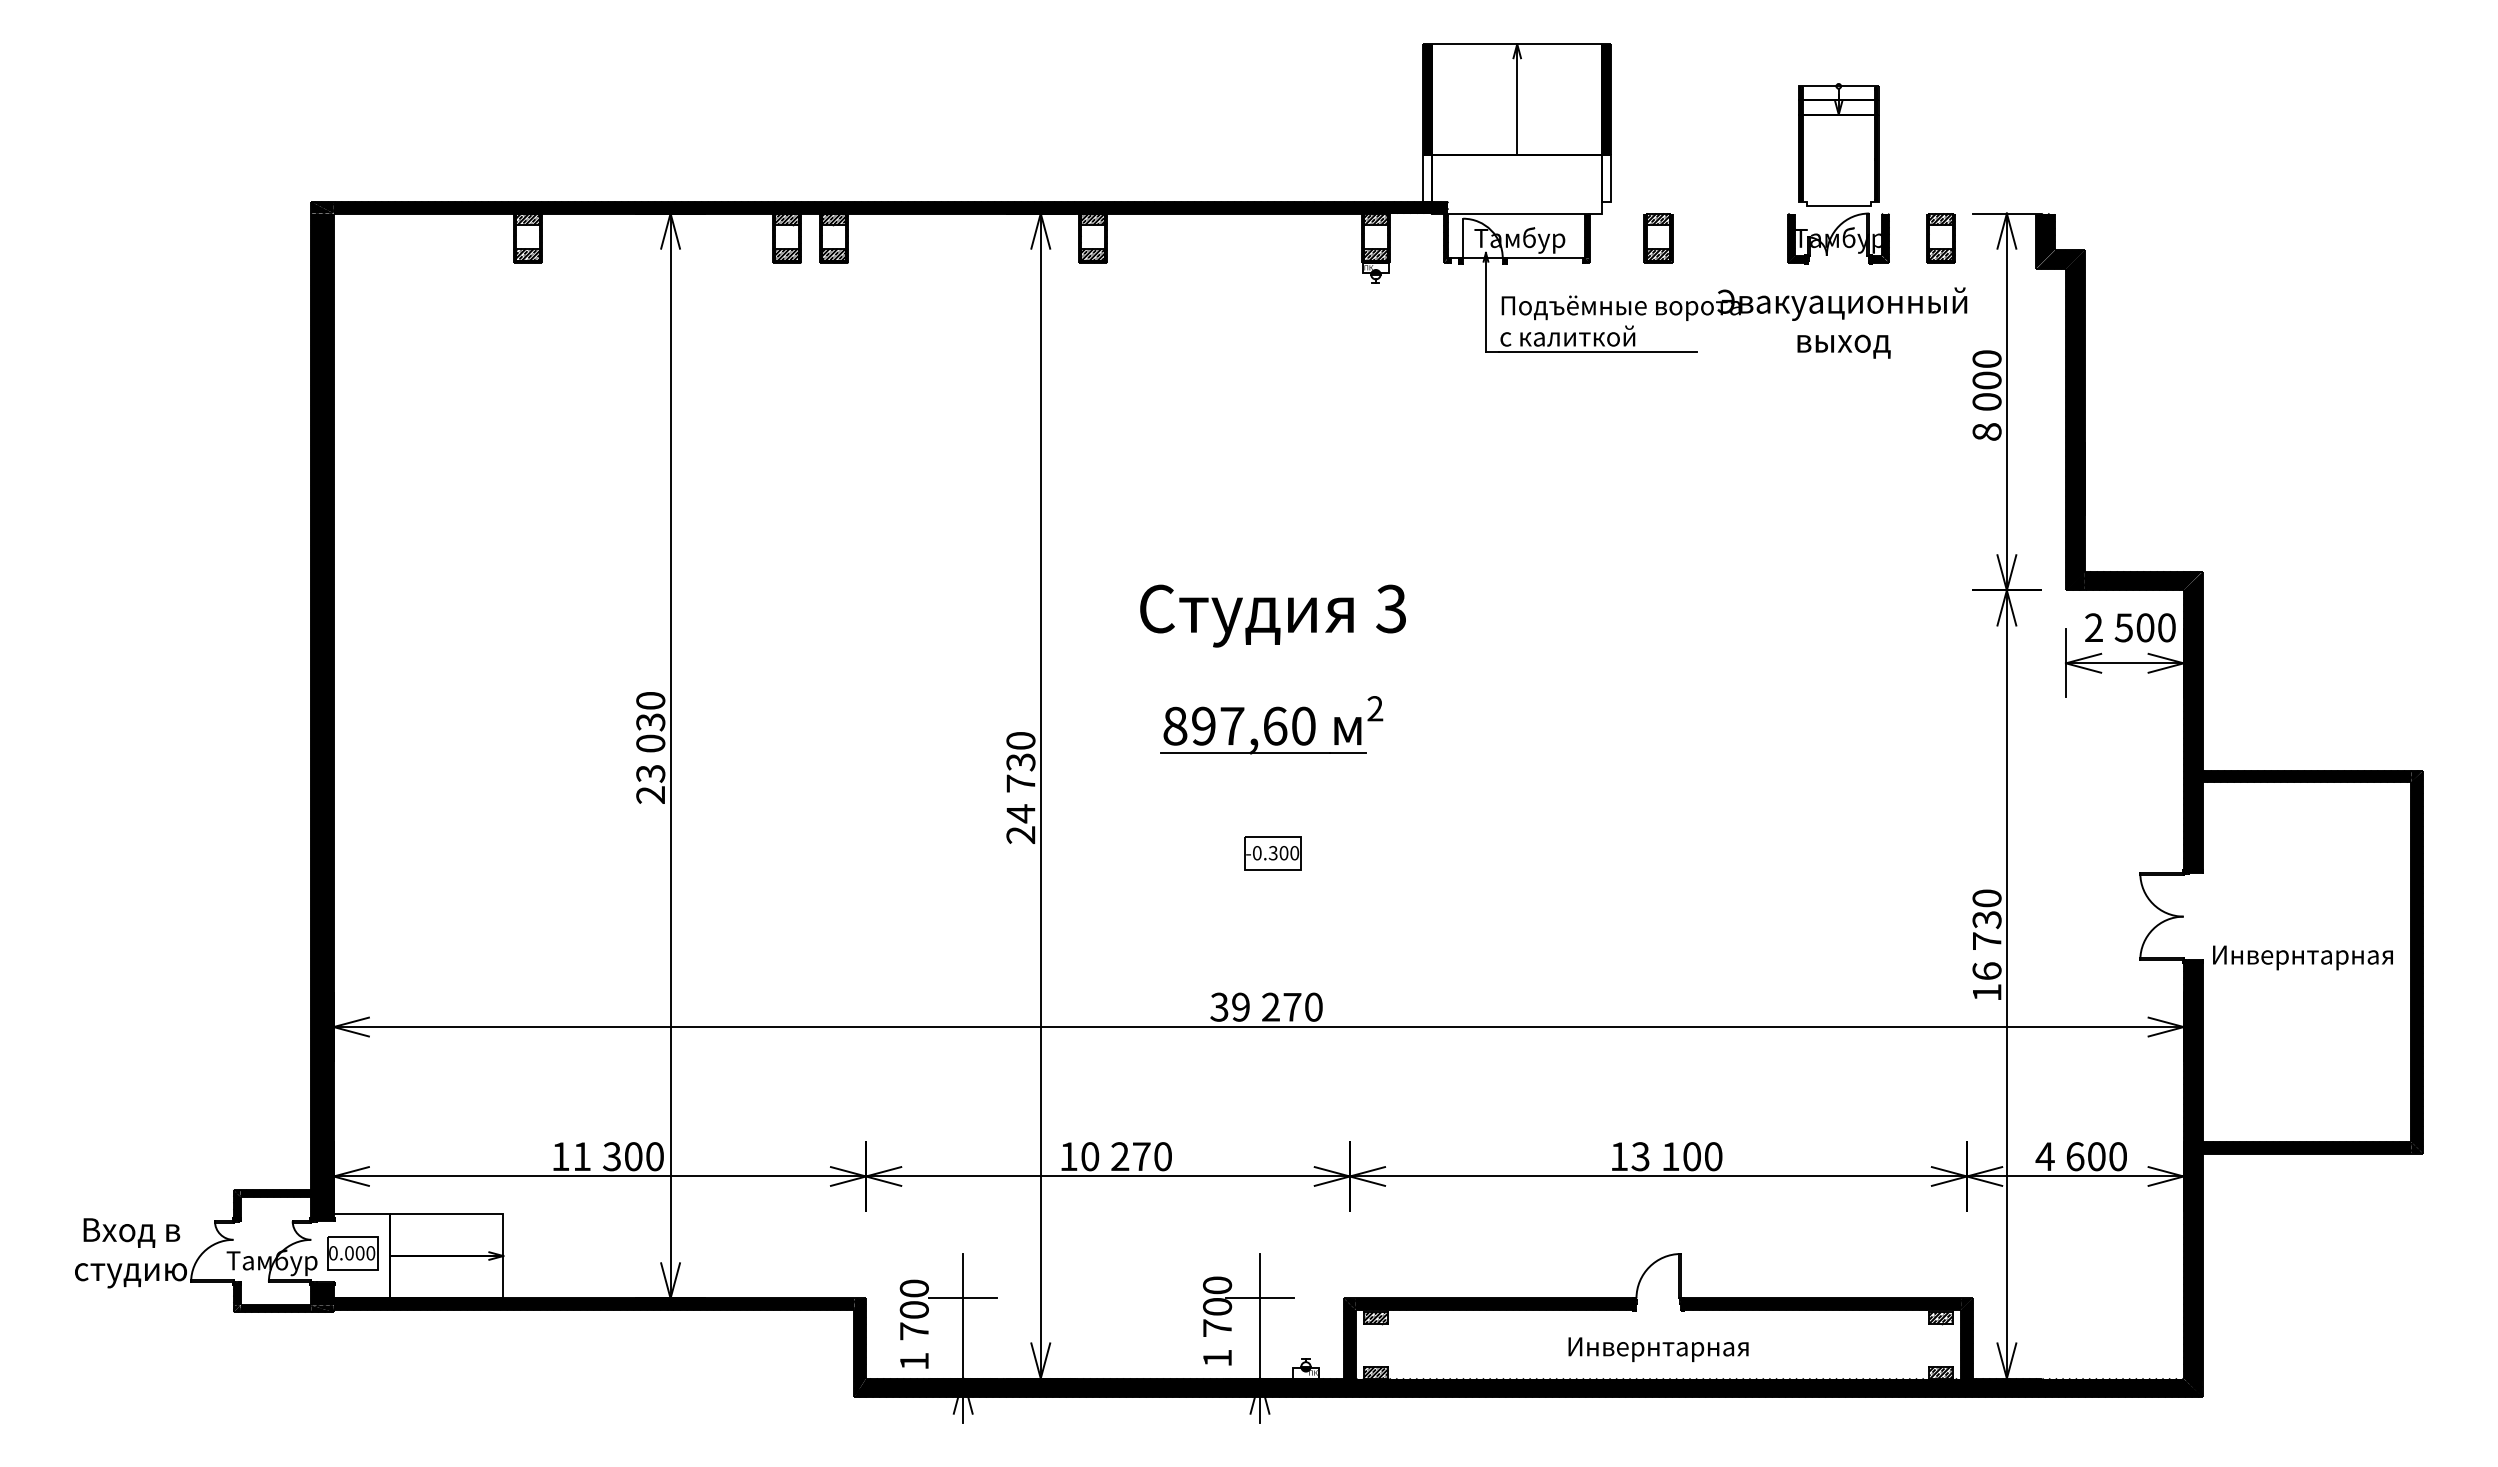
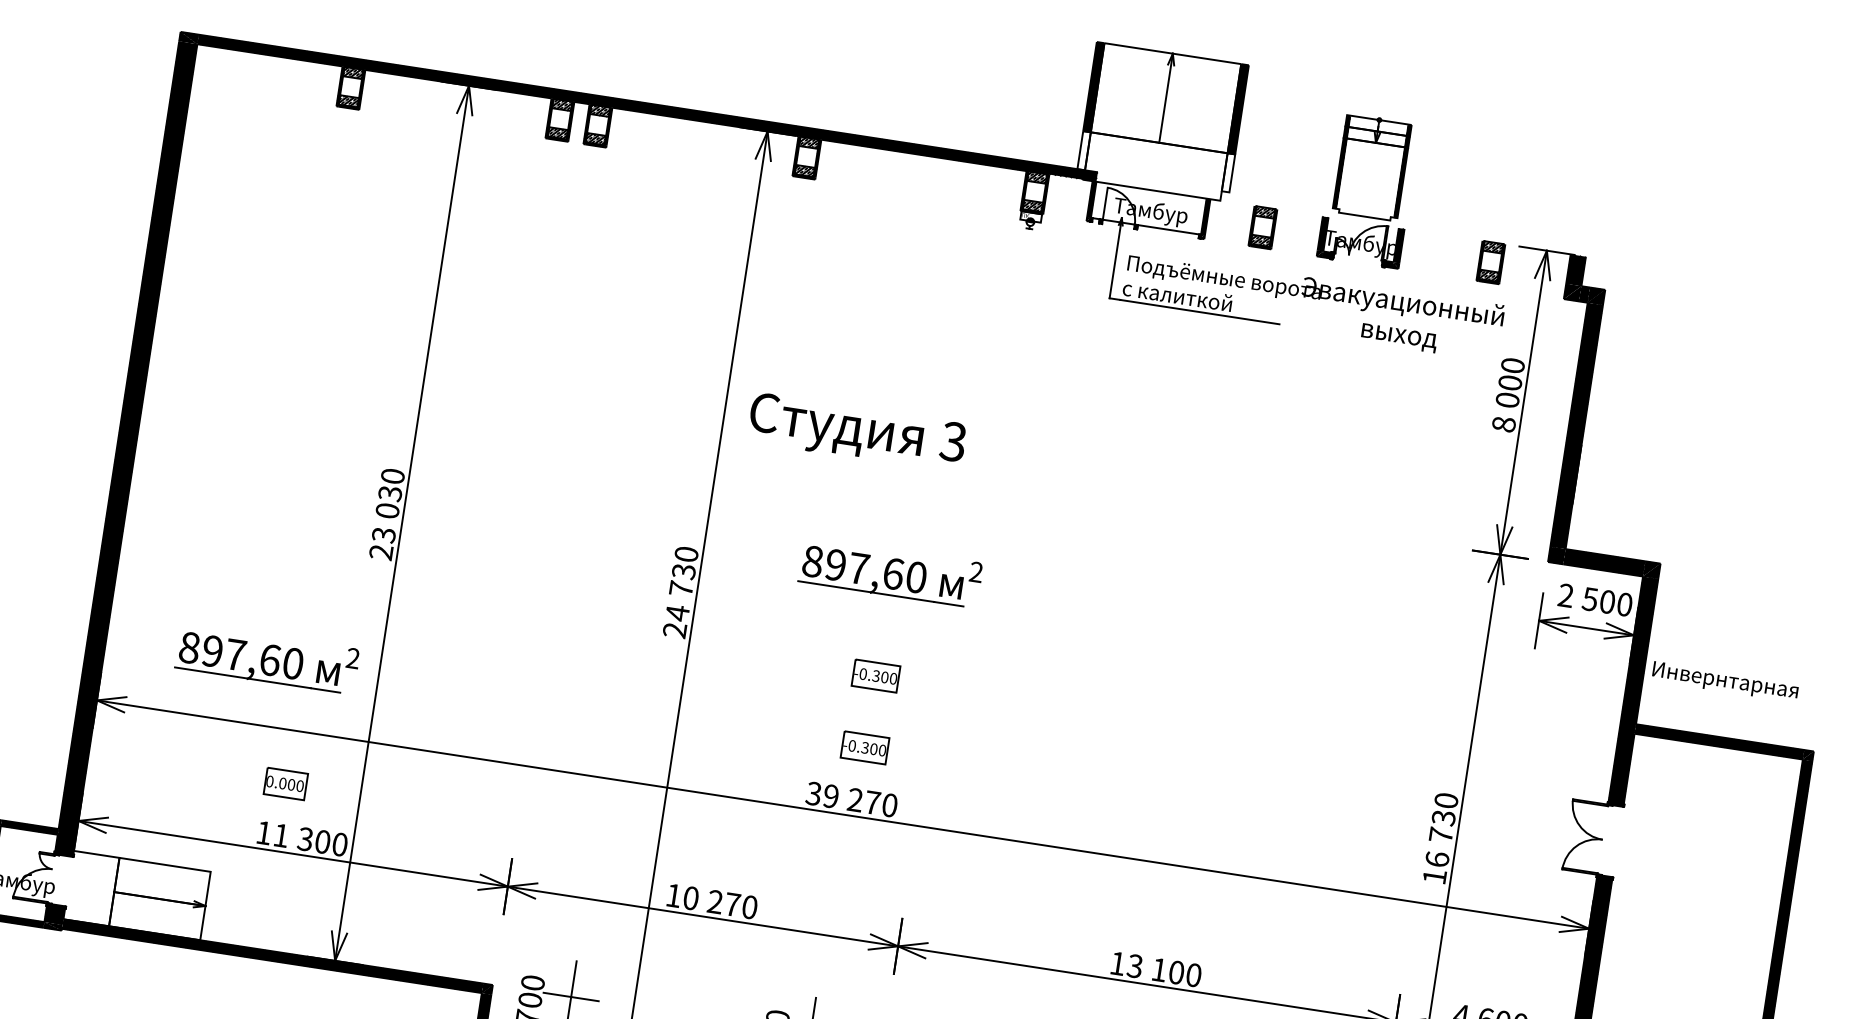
part: (1838, 173) -> (1368, 190), moved
text: (1272, 615) -> (856, 432), moved
part: (1272, 942) -> (864, 748), added
part: (532, 945) -> (267, 659), added
text: (2302, 957) -> (1725, 681), moved
part: (352, 1253) -> (285, 784), moved

